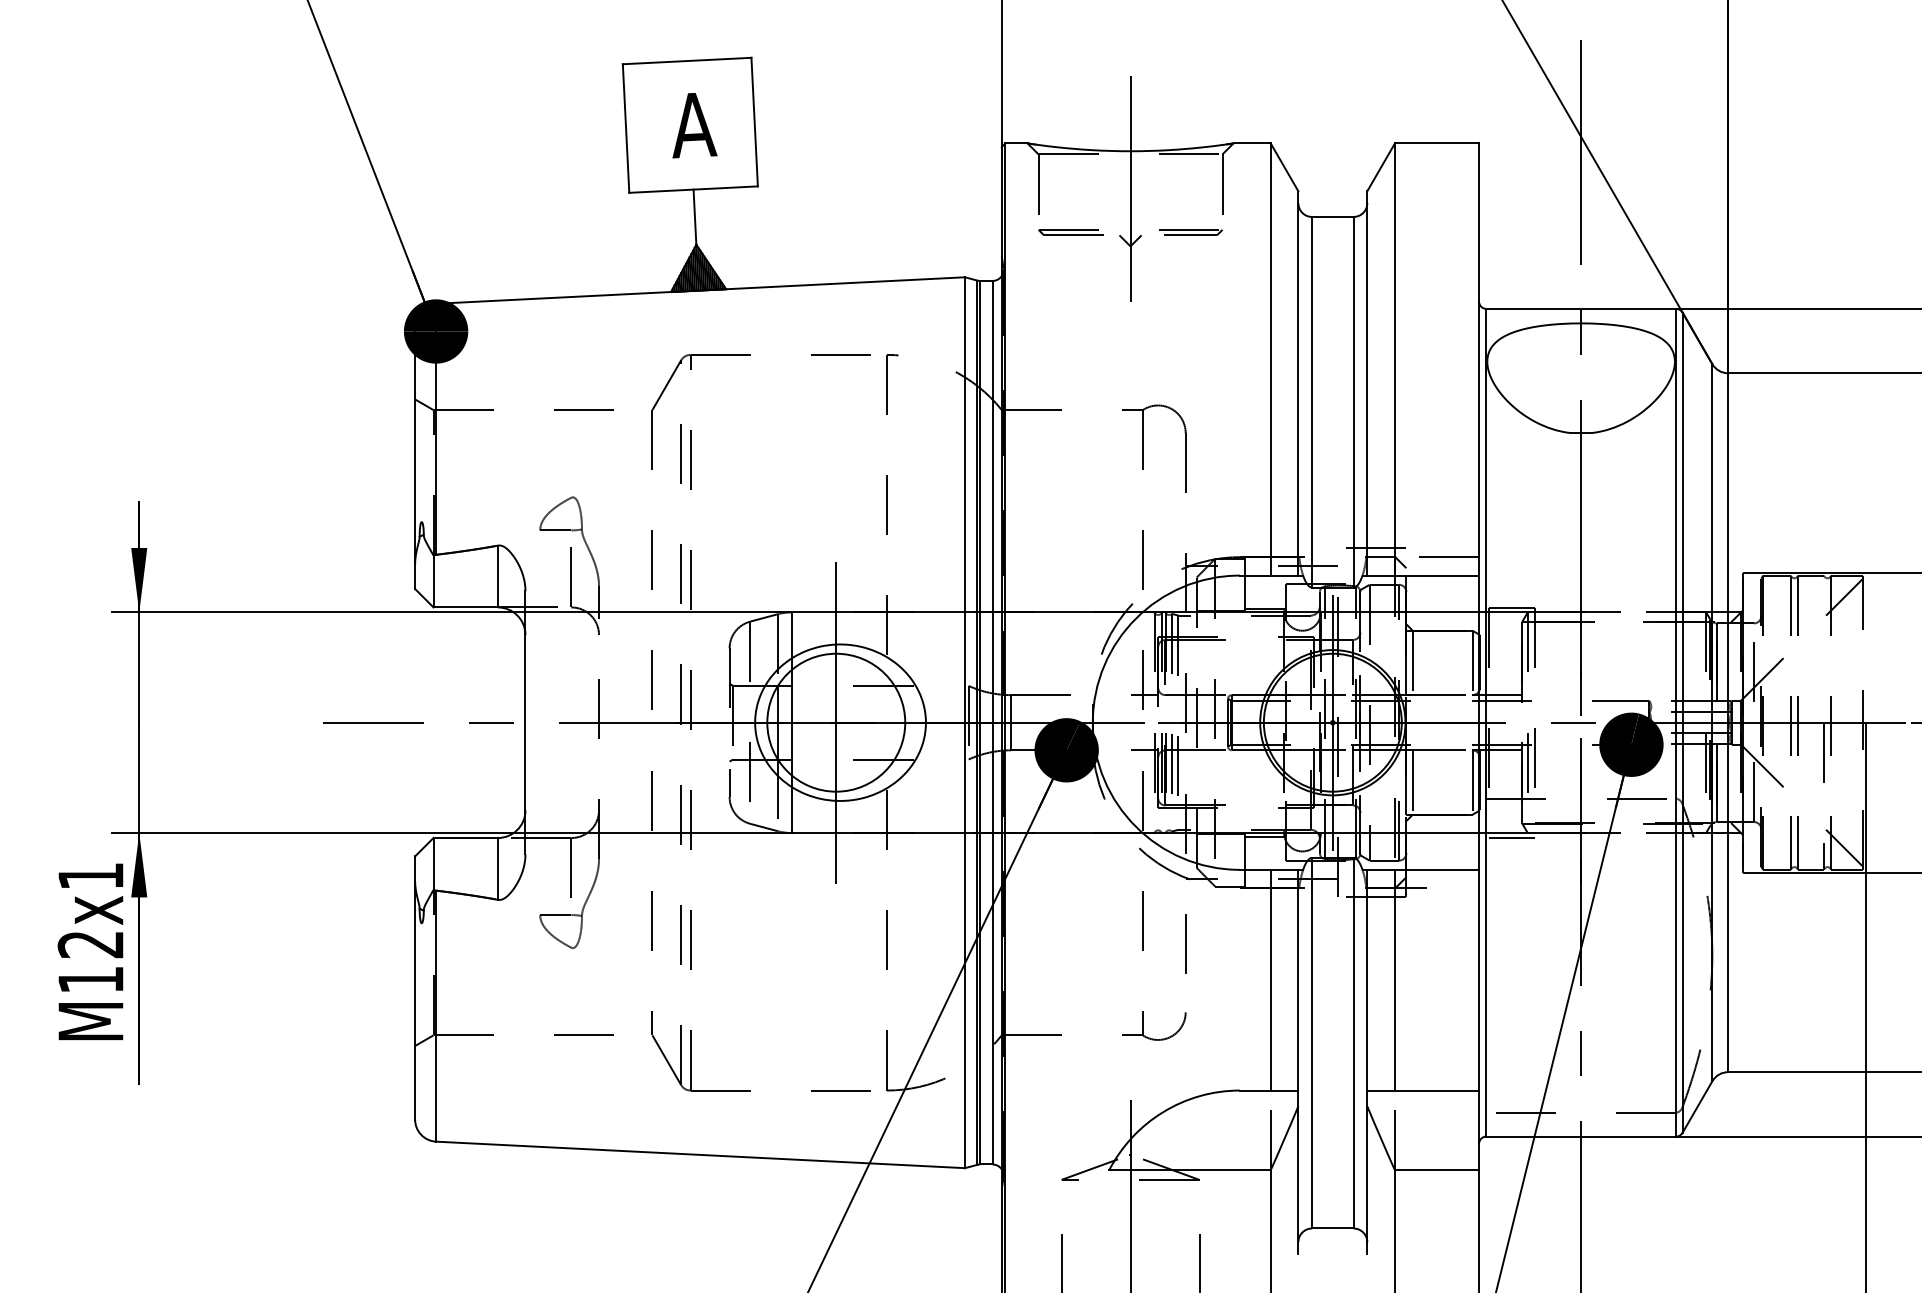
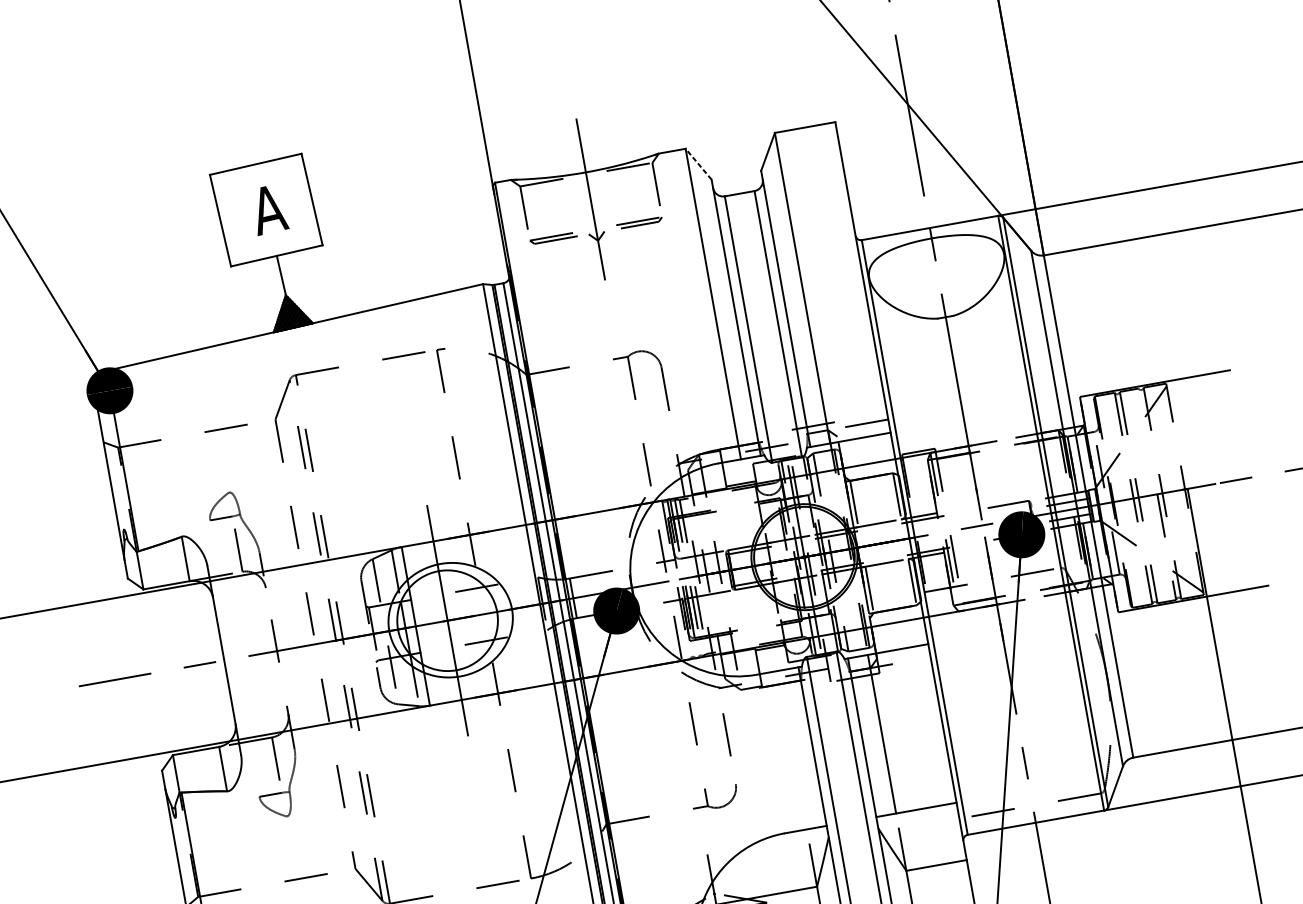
line: (1284, 167) -> (698, 164), solid -> dashed
line: (1512, 837) -> (948, 616), removed
line: (1270, 979) -> (792, 749), removed

